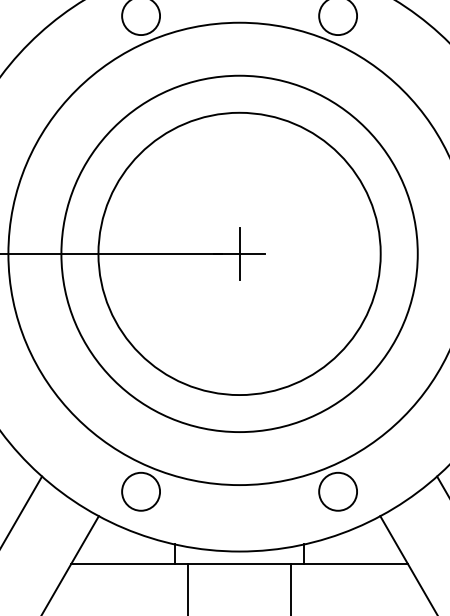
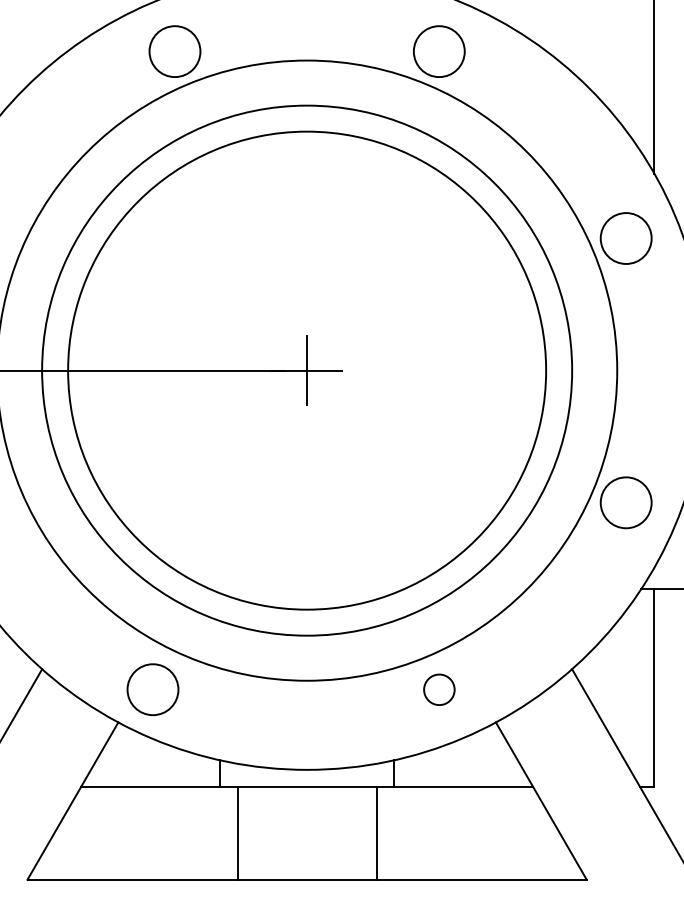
circle: (239, 253) -> (306, 370), size x1.4
circle: (140, 491) -> (152, 689), moved
circle: (338, 491) -> (439, 689), size x0.6

